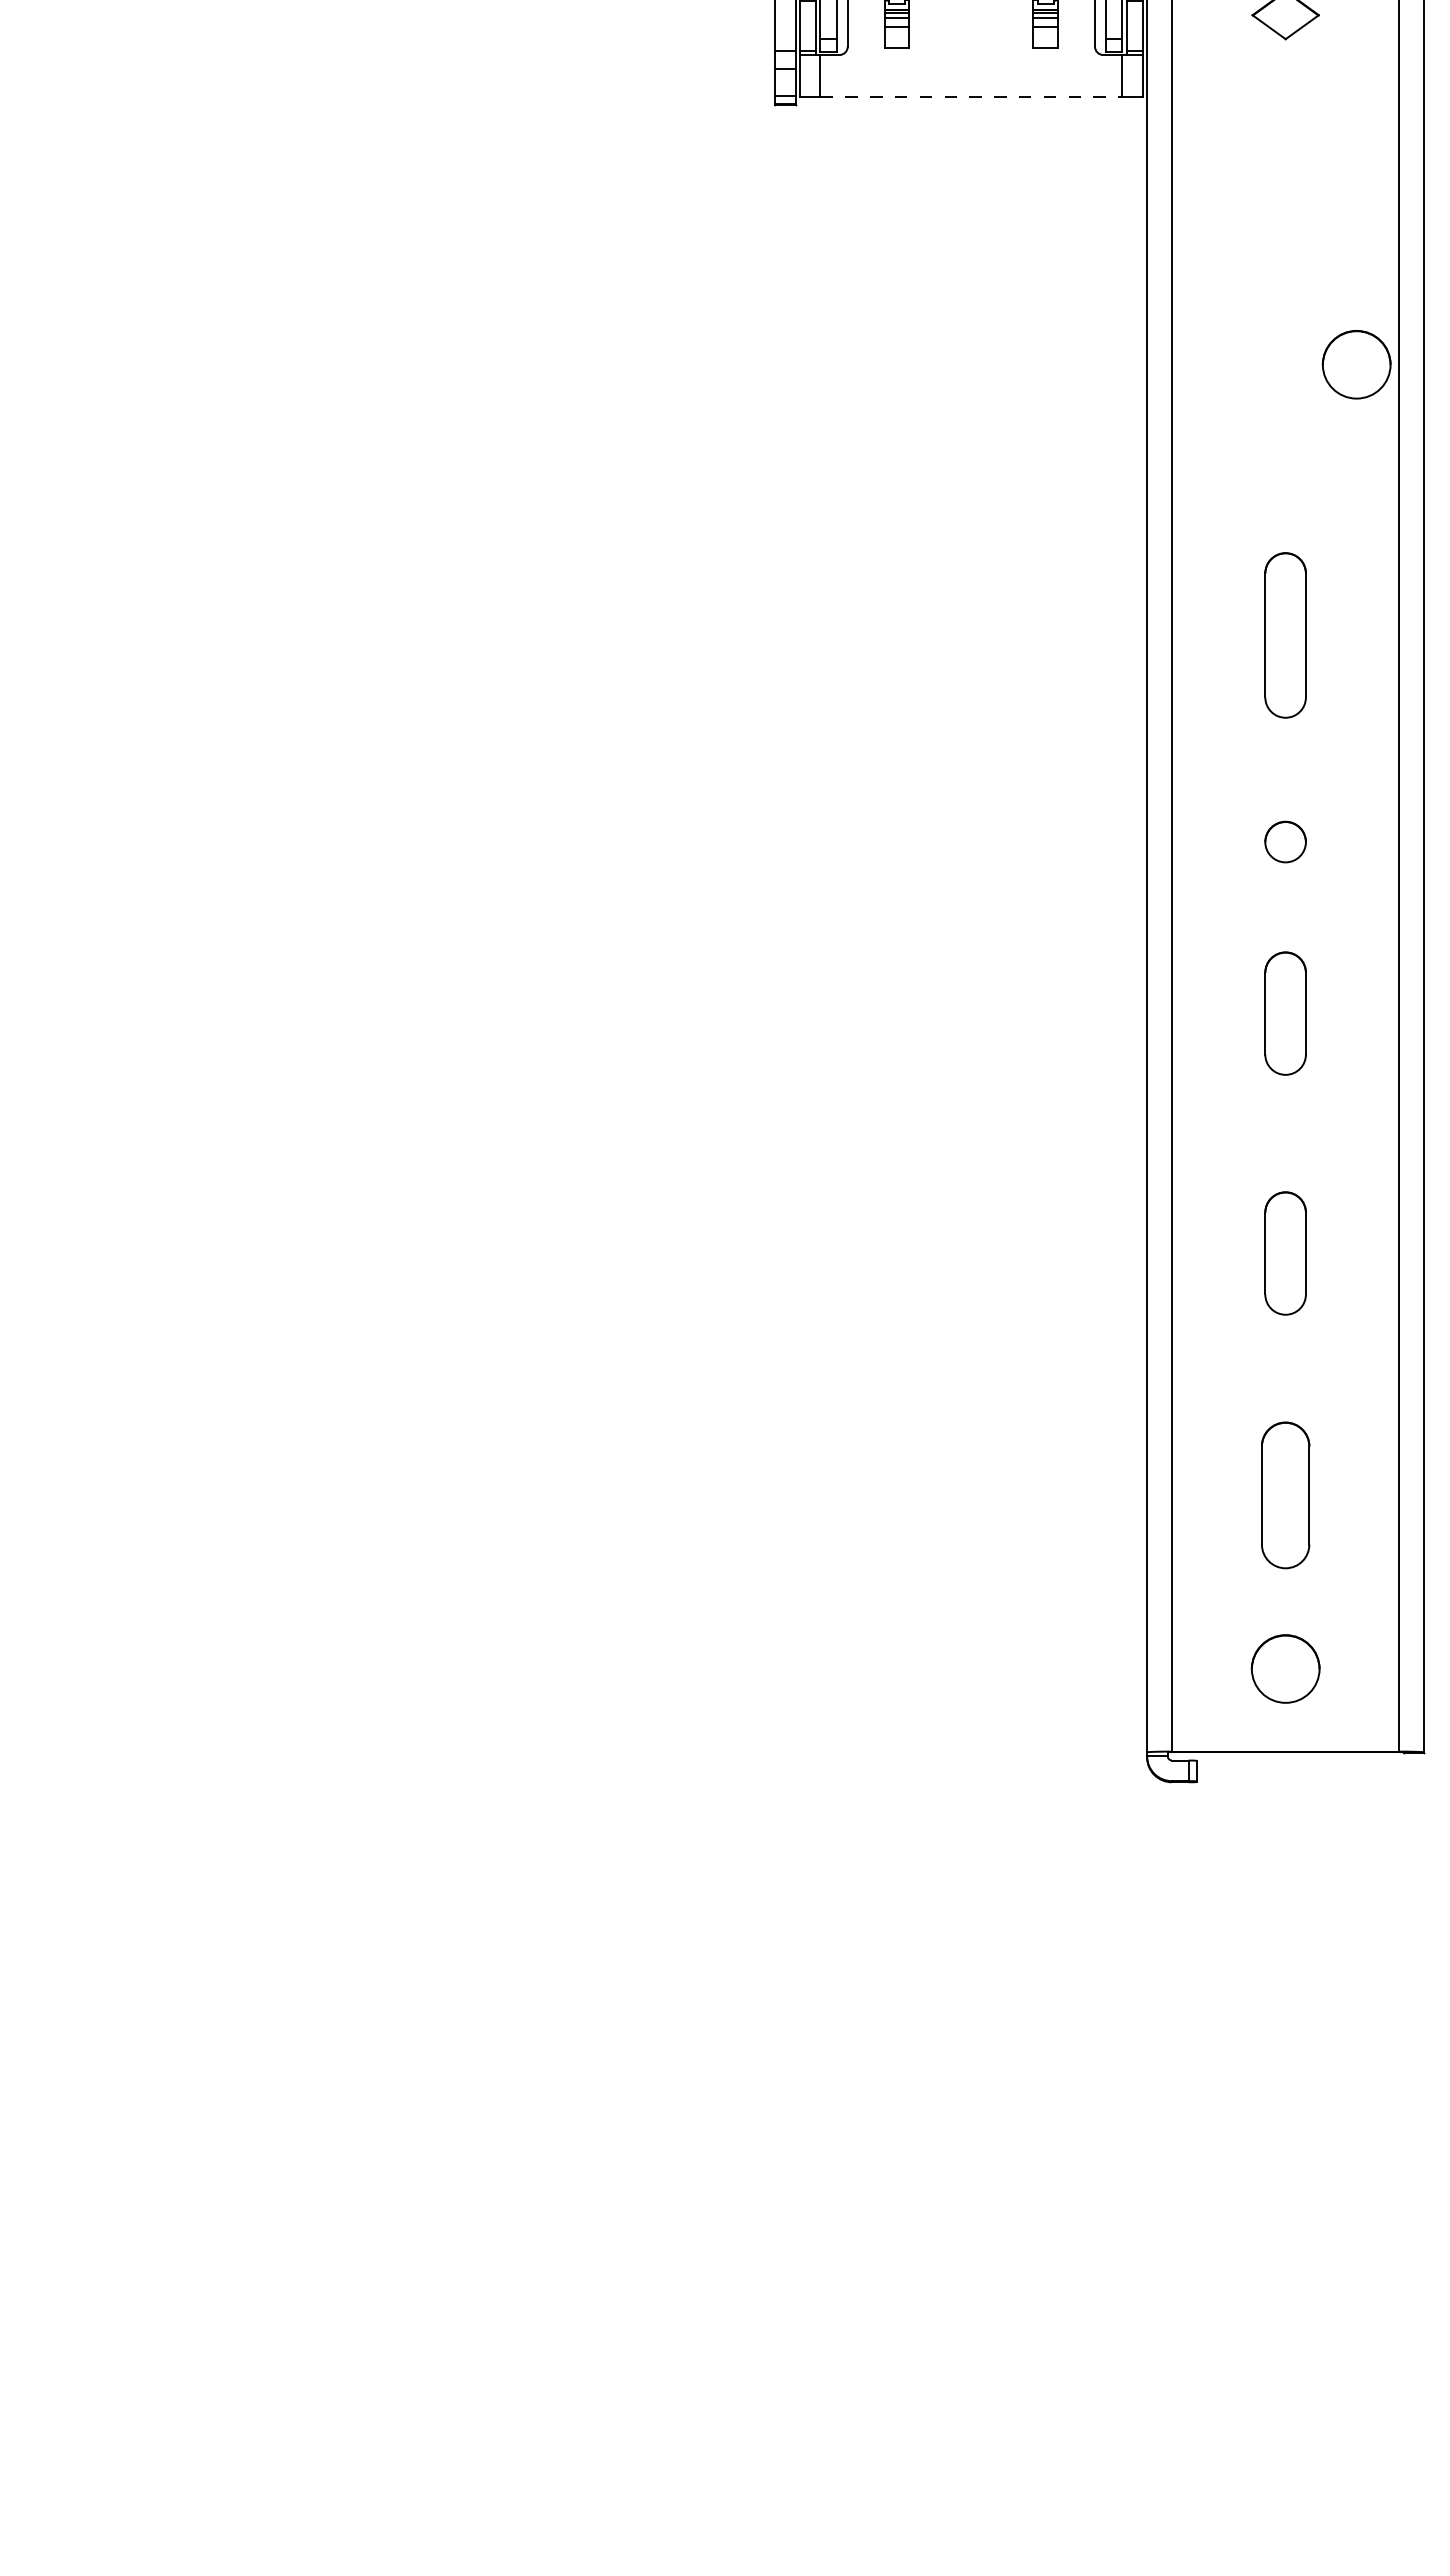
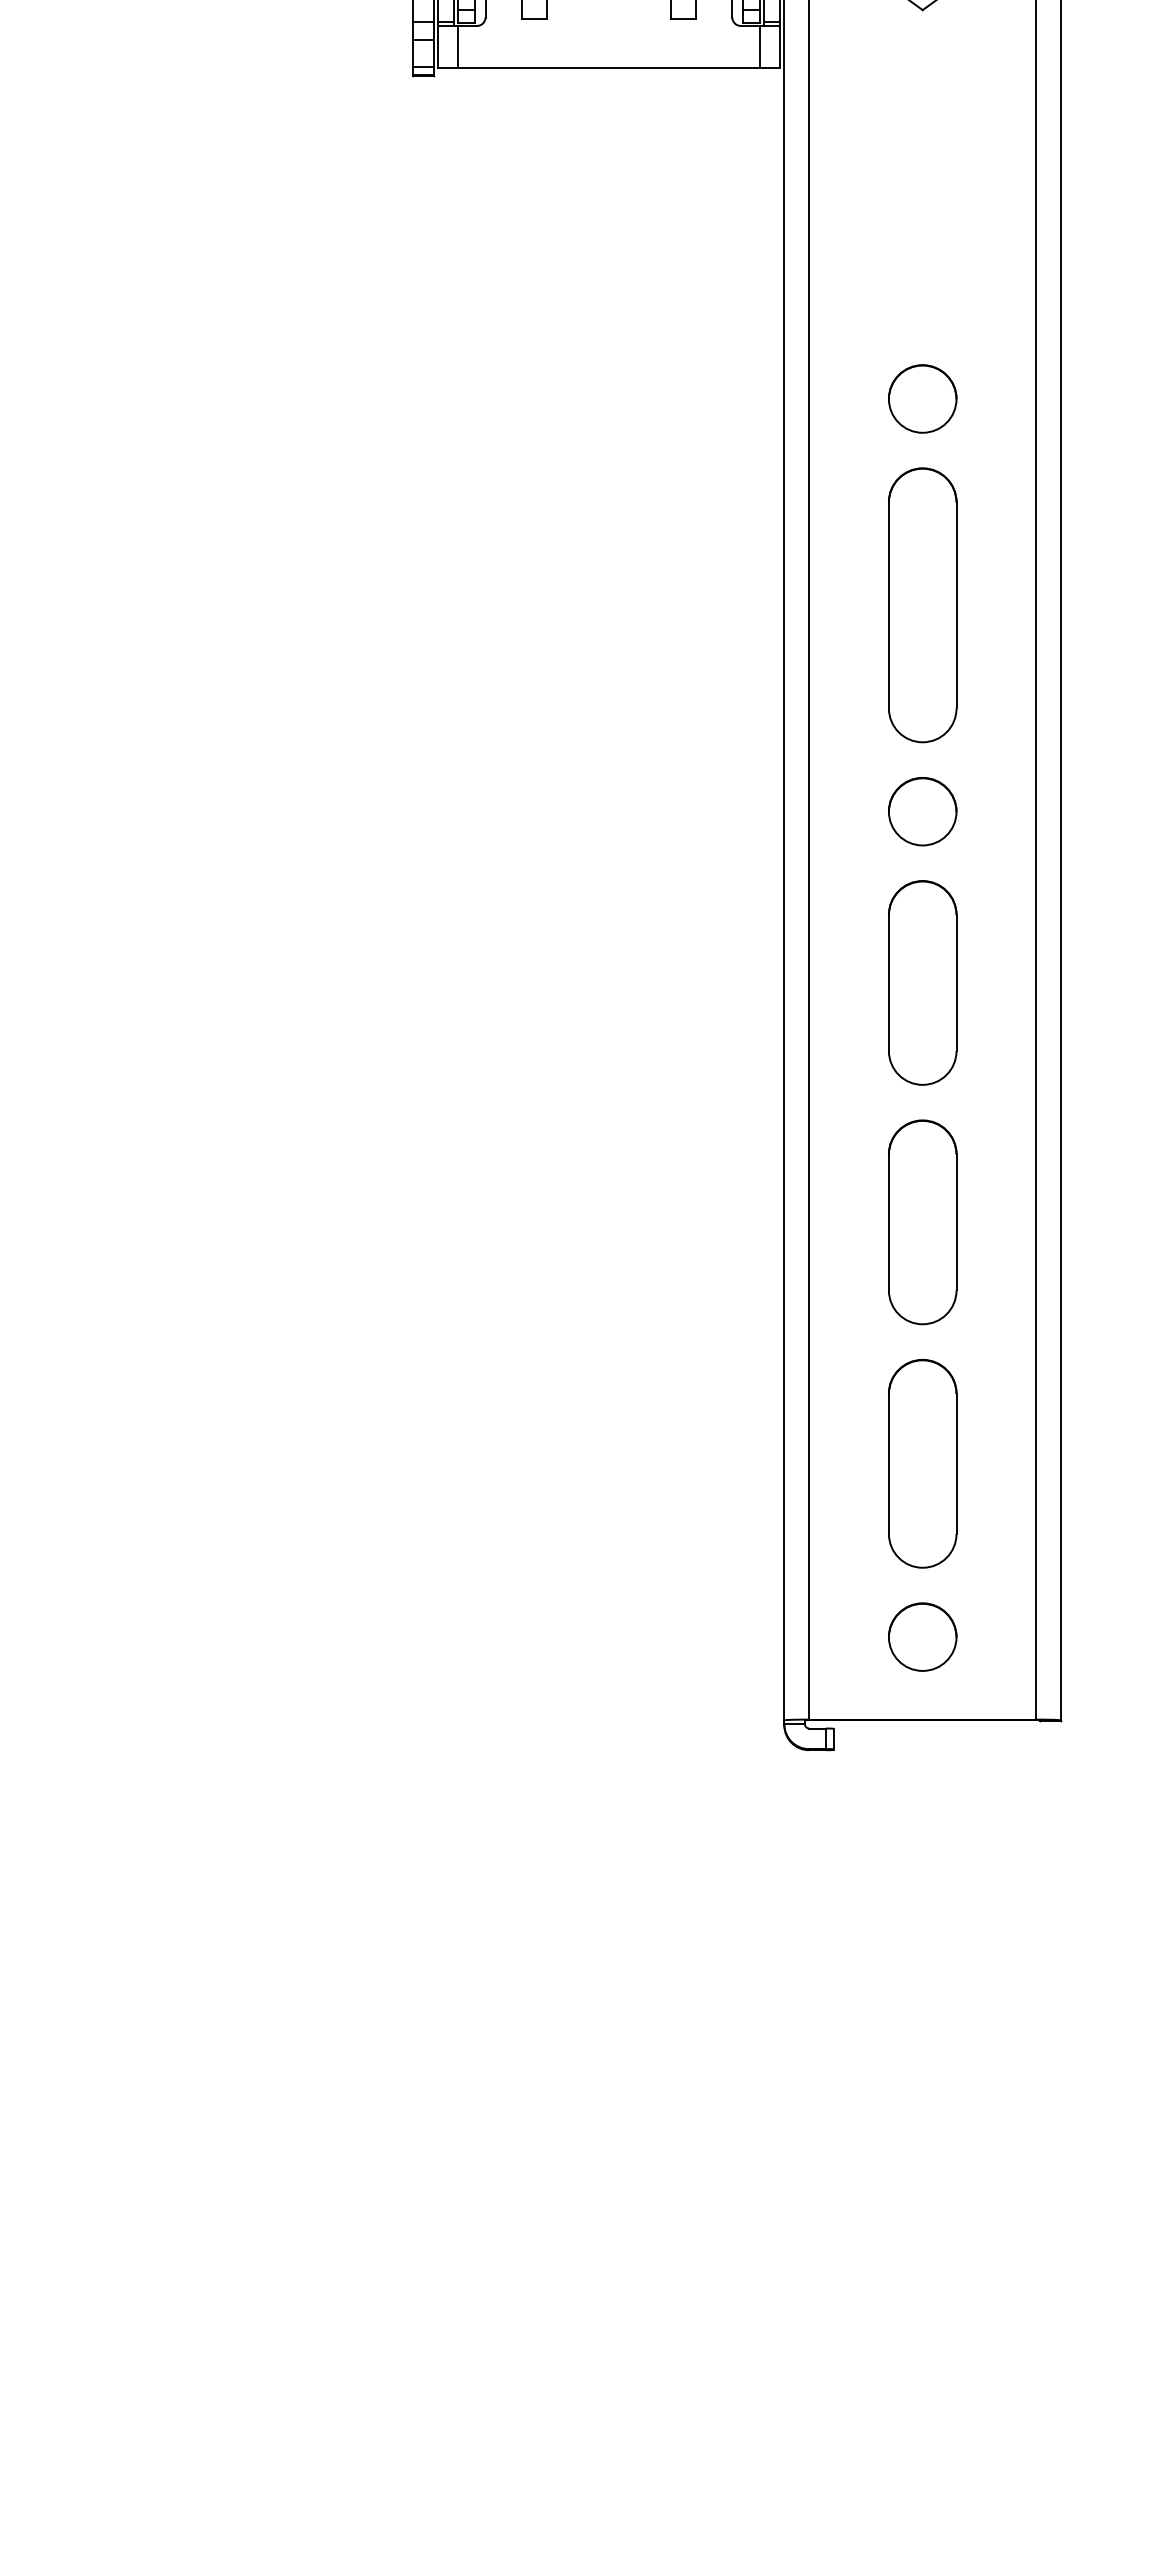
line: (971, 97) -> (609, 68), dashed -> solid
part: (1356, 364) -> (922, 398), moved
part: (1285, 635) -> (922, 605), size x1.67
part: (1285, 841) -> (922, 811), size x1.67
part: (1285, 1013) -> (922, 982), size x1.67
part: (1285, 1253) -> (922, 1222), size x1.67
part: (1285, 1495) -> (922, 1463), size x1.43

